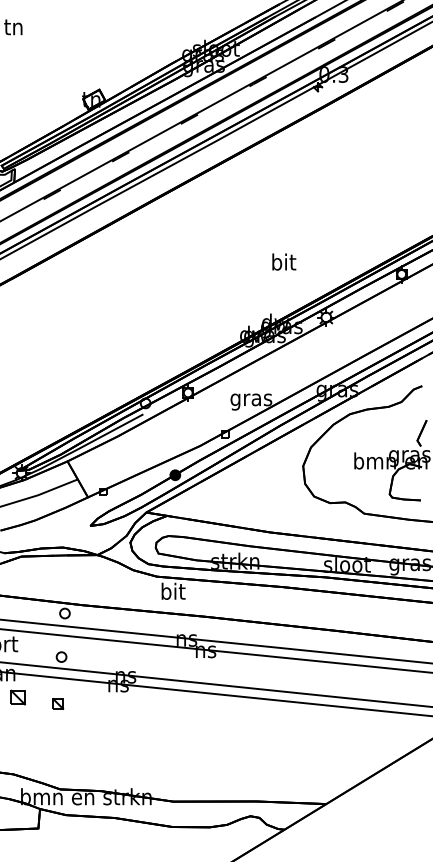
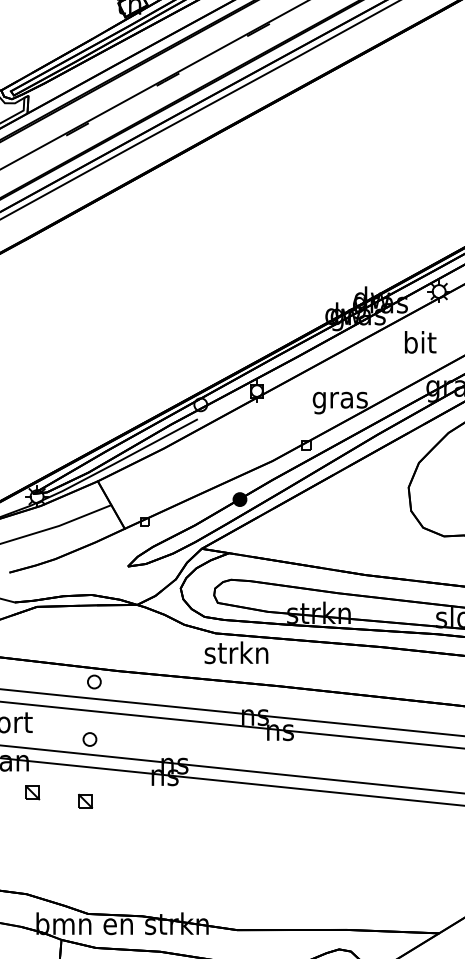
text: (284, 261) -> (420, 341), moved
text: (172, 590) -> (236, 651), bit -> strkn
part: (18, 697) -> (33, 792), size x0.71

